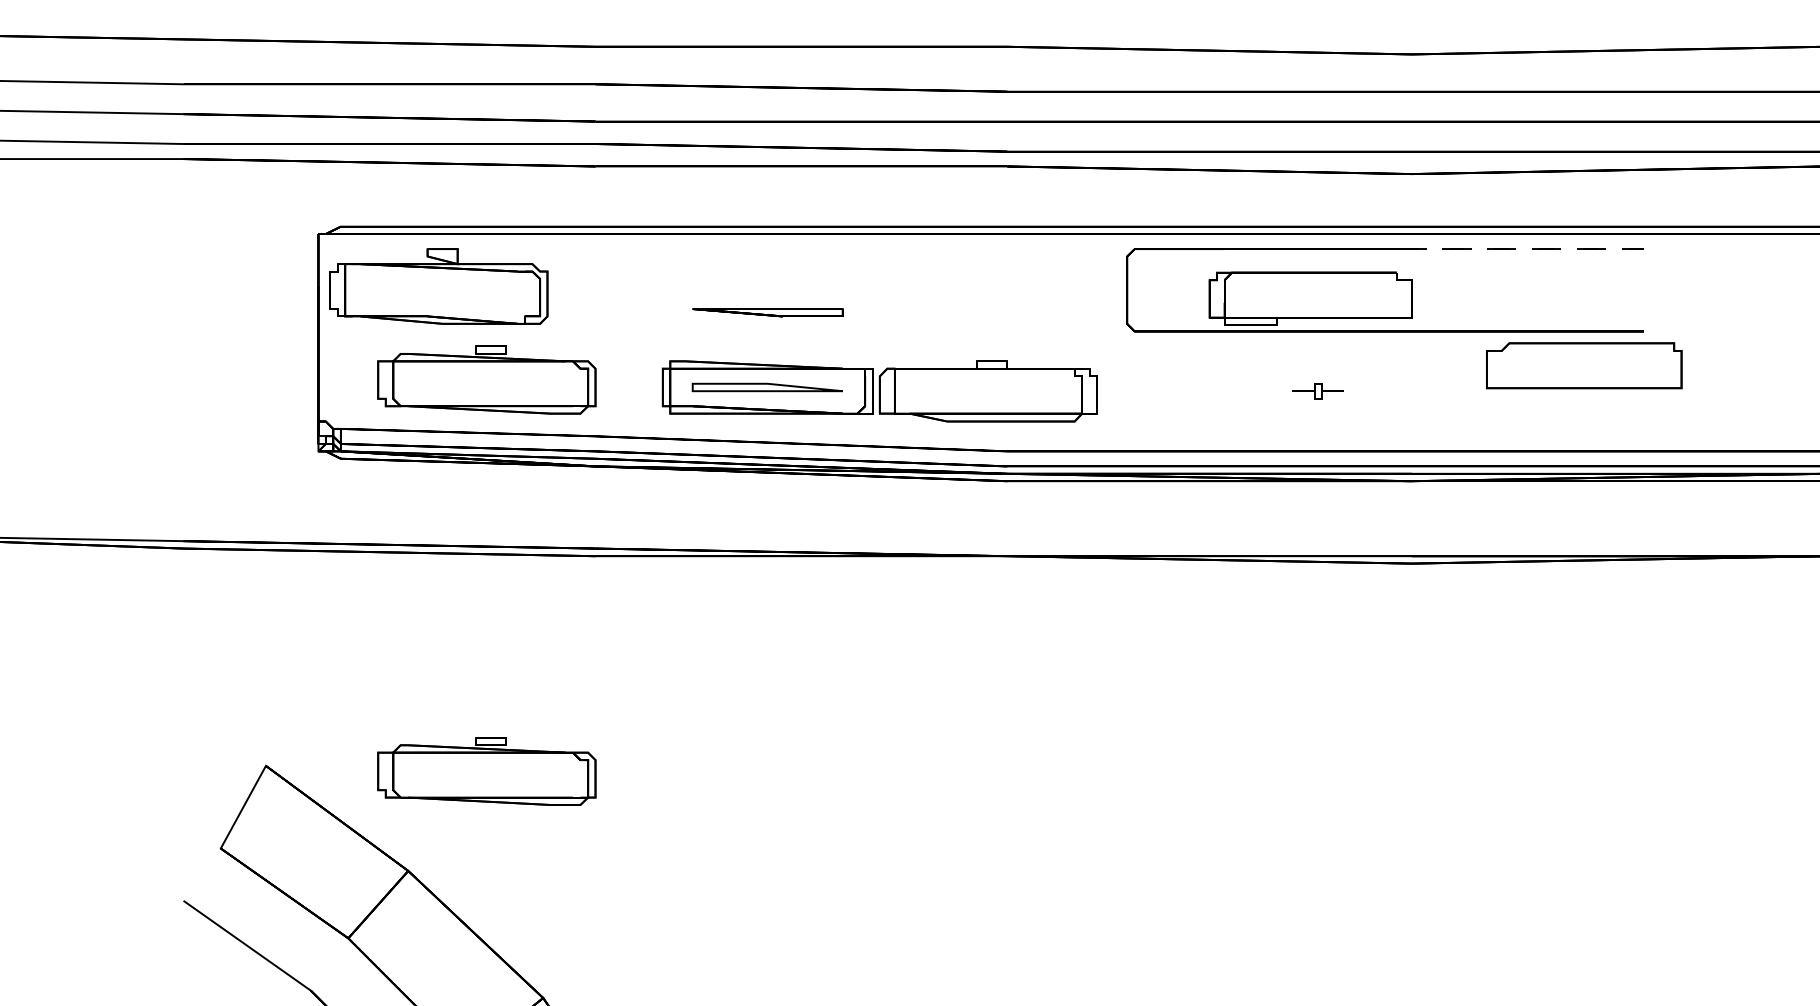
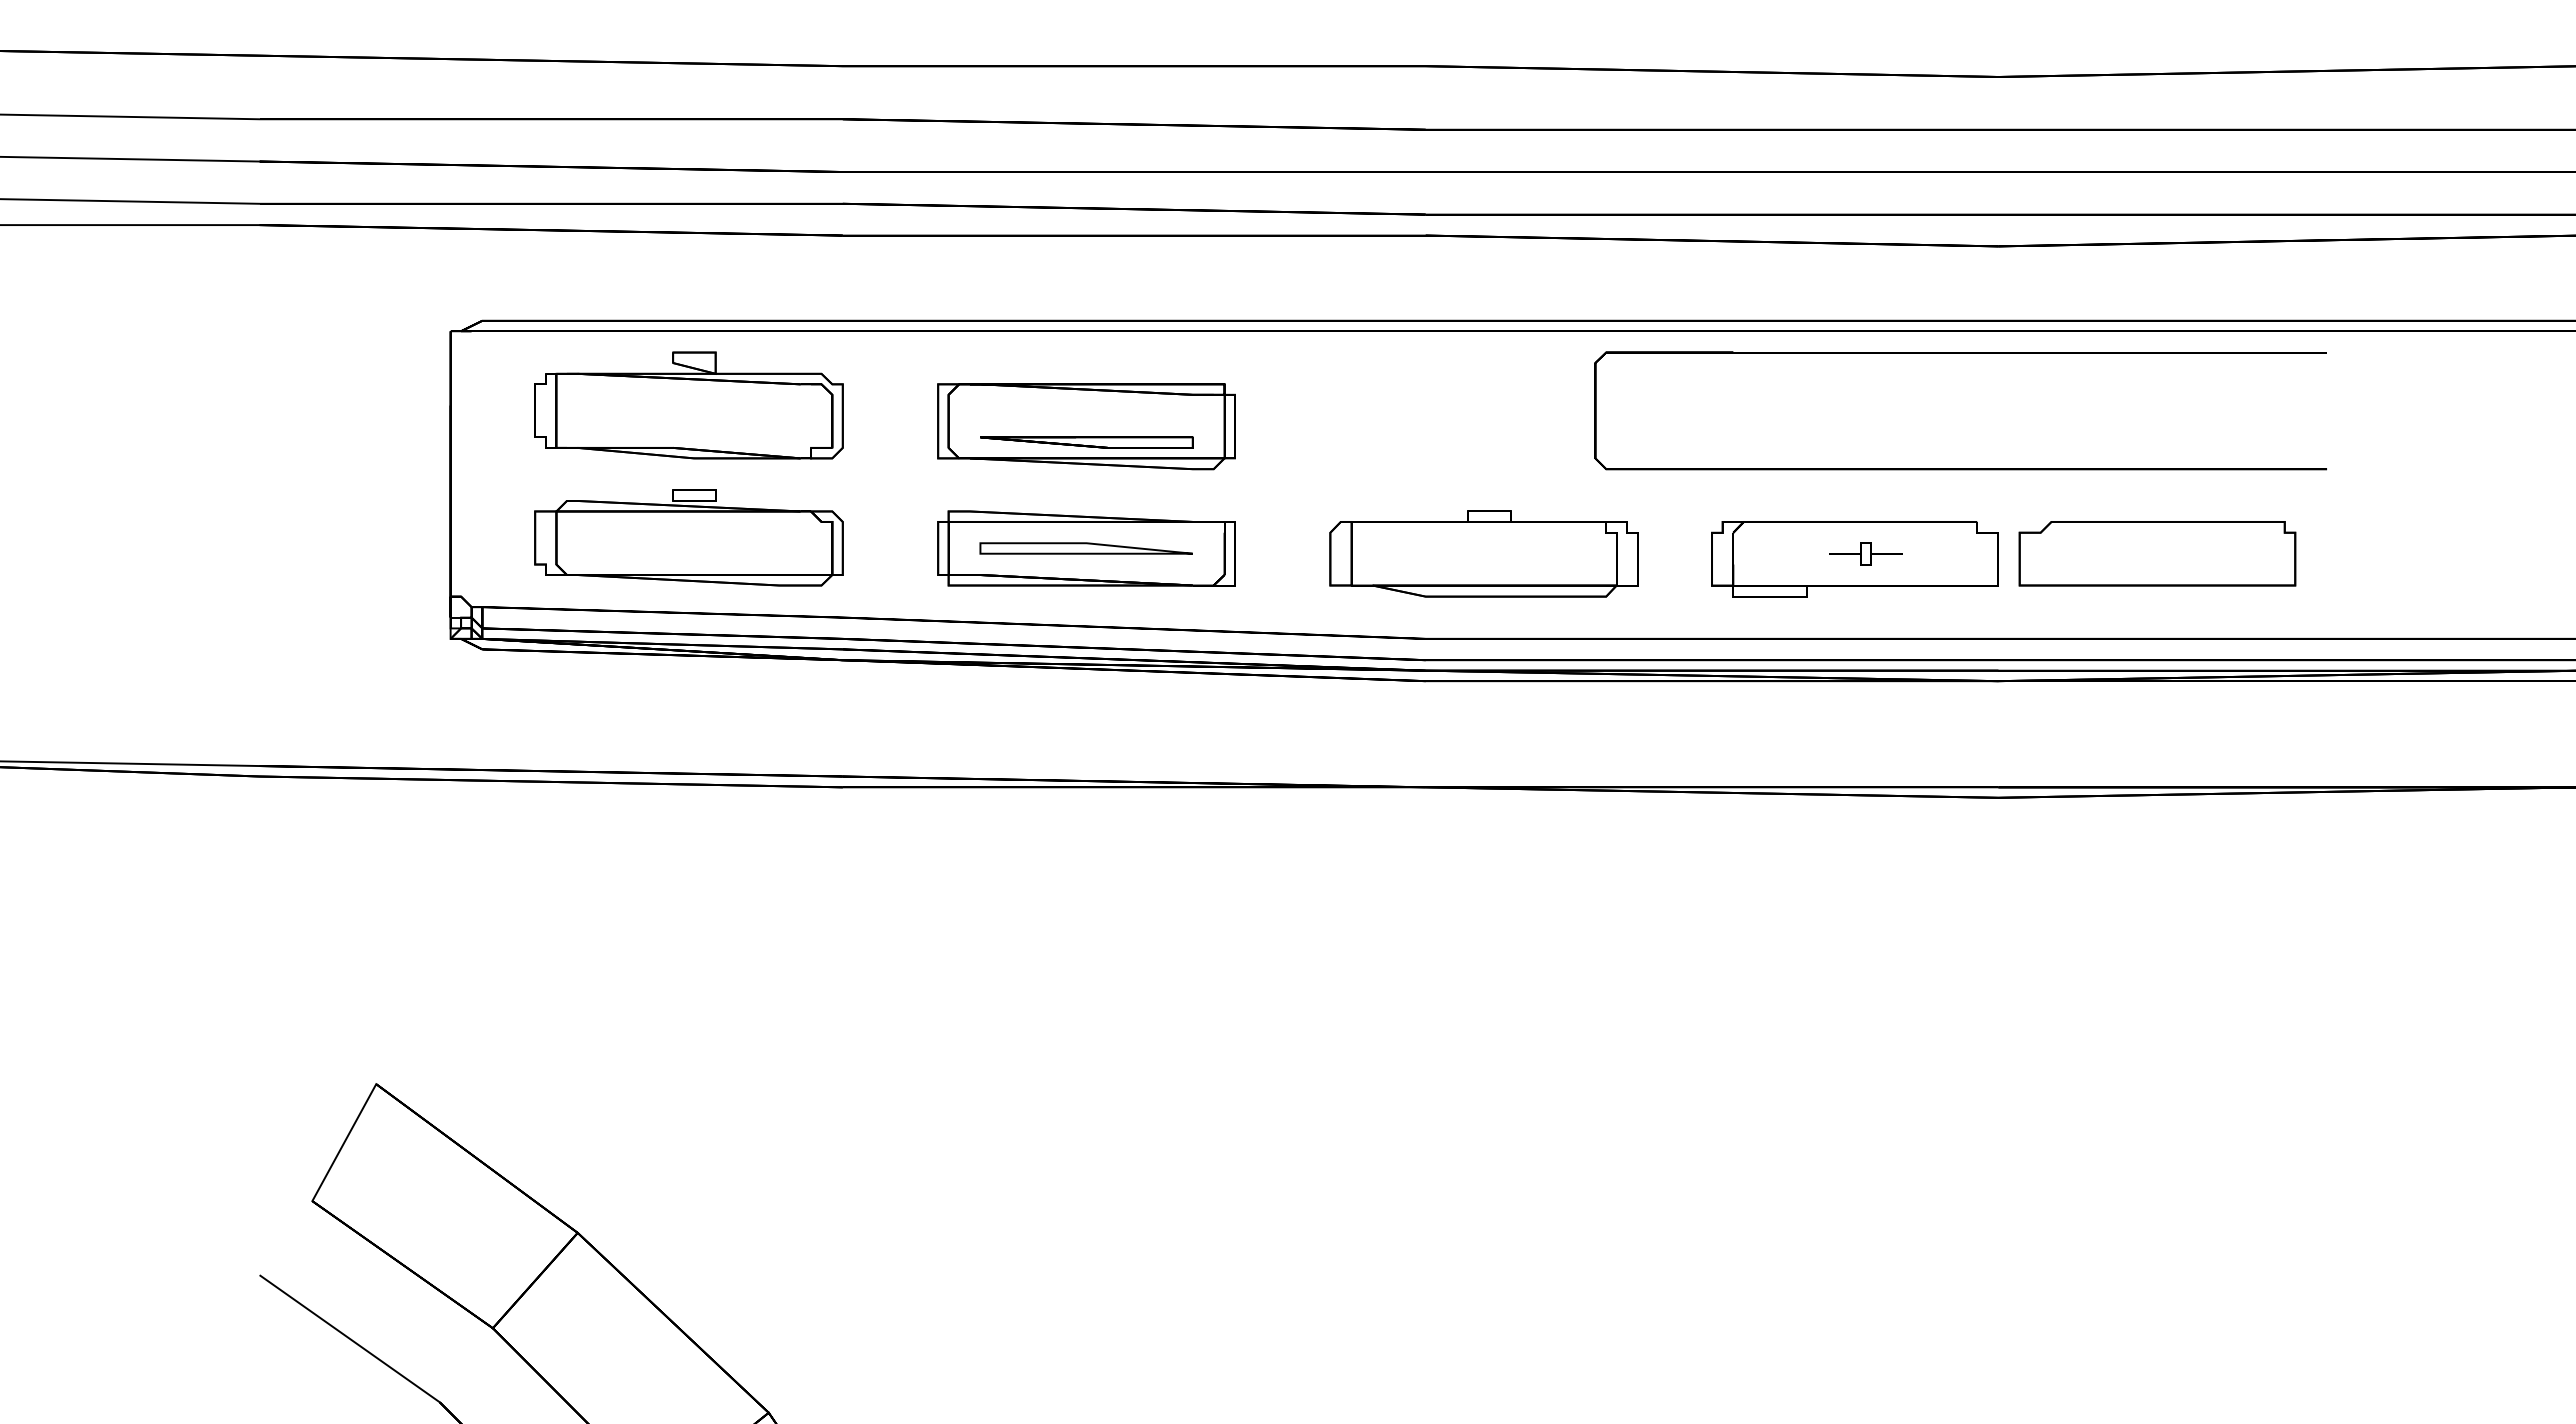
line: (1411, 249) -> (1998, 352), dashed -> solid
part: (438, 286) -> (688, 405), moved
part: (1310, 299) -> (1854, 559), moved
part: (767, 301) -> (1086, 426), added
part: (1584, 365) -> (2157, 553), moved
part: (988, 391) -> (1483, 553), moved
part: (486, 771) -> (688, 1091), removed

